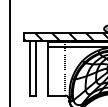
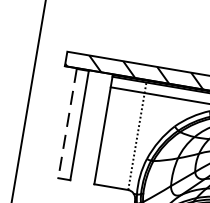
line: (30, 68) -> (67, 124), solid -> dashed

